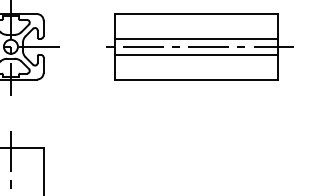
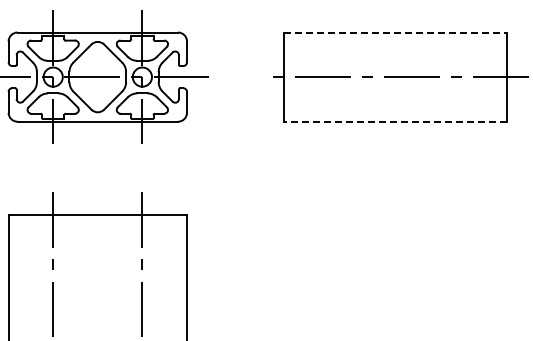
line: (196, 14) -> (395, 32), solid -> dashed
line: (195, 38) -> (394, 65), removed
line: (195, 55) -> (394, 88), removed
line: (195, 79) -> (394, 121), solid -> dashed

